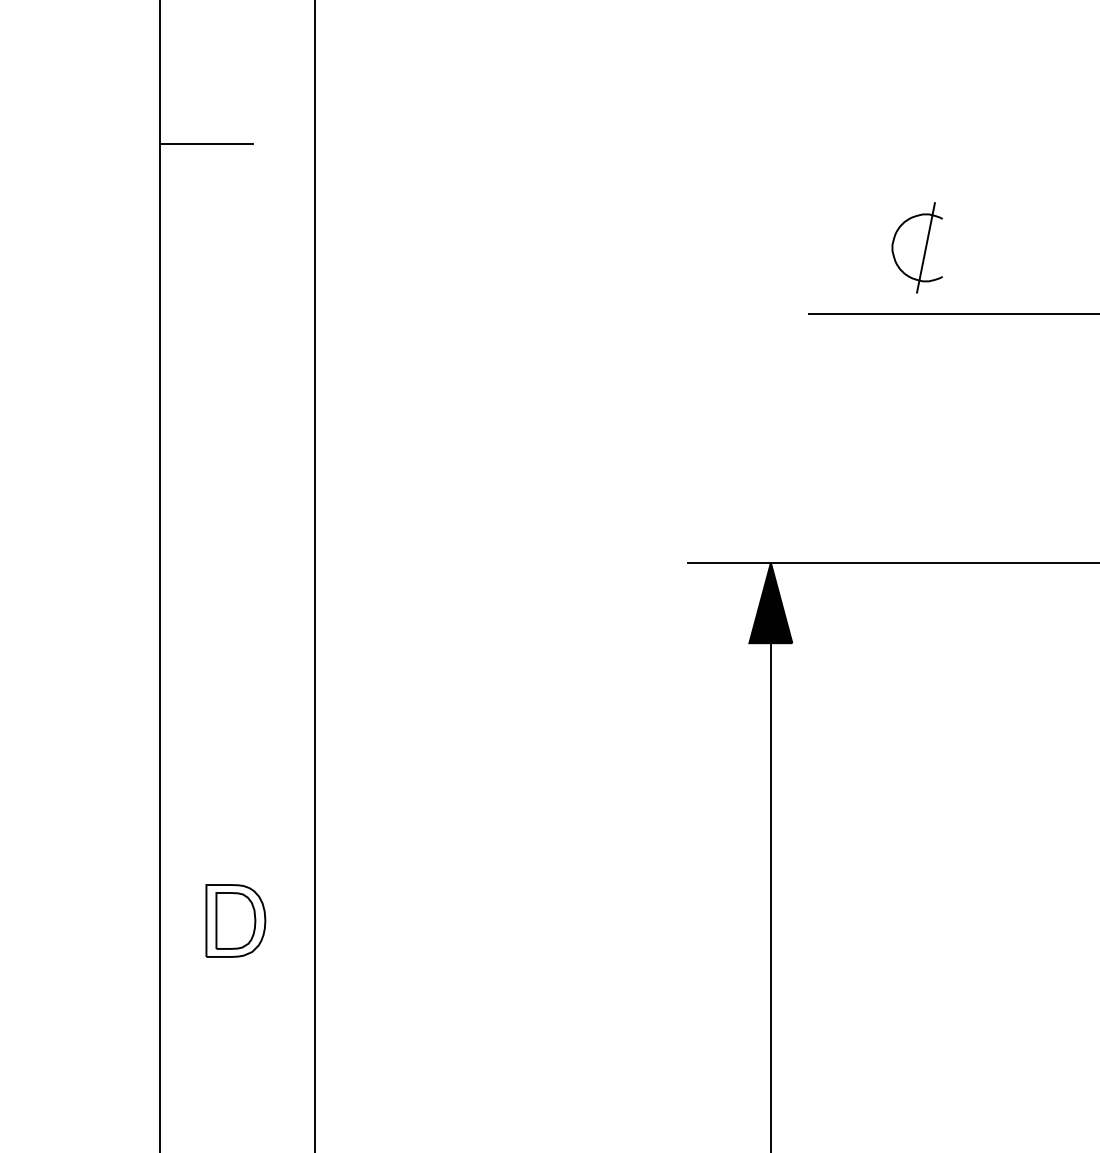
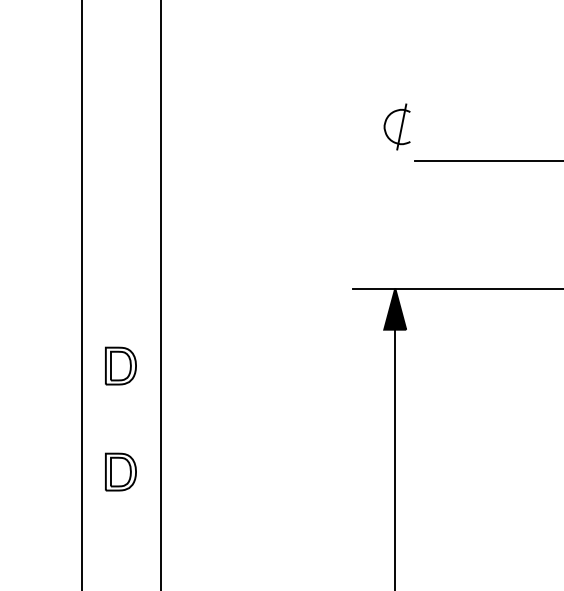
line: (205, 143) -> (105, 73), removed
part: (915, 246) -> (396, 126), moved
part: (235, 713) -> (120, 365), added

